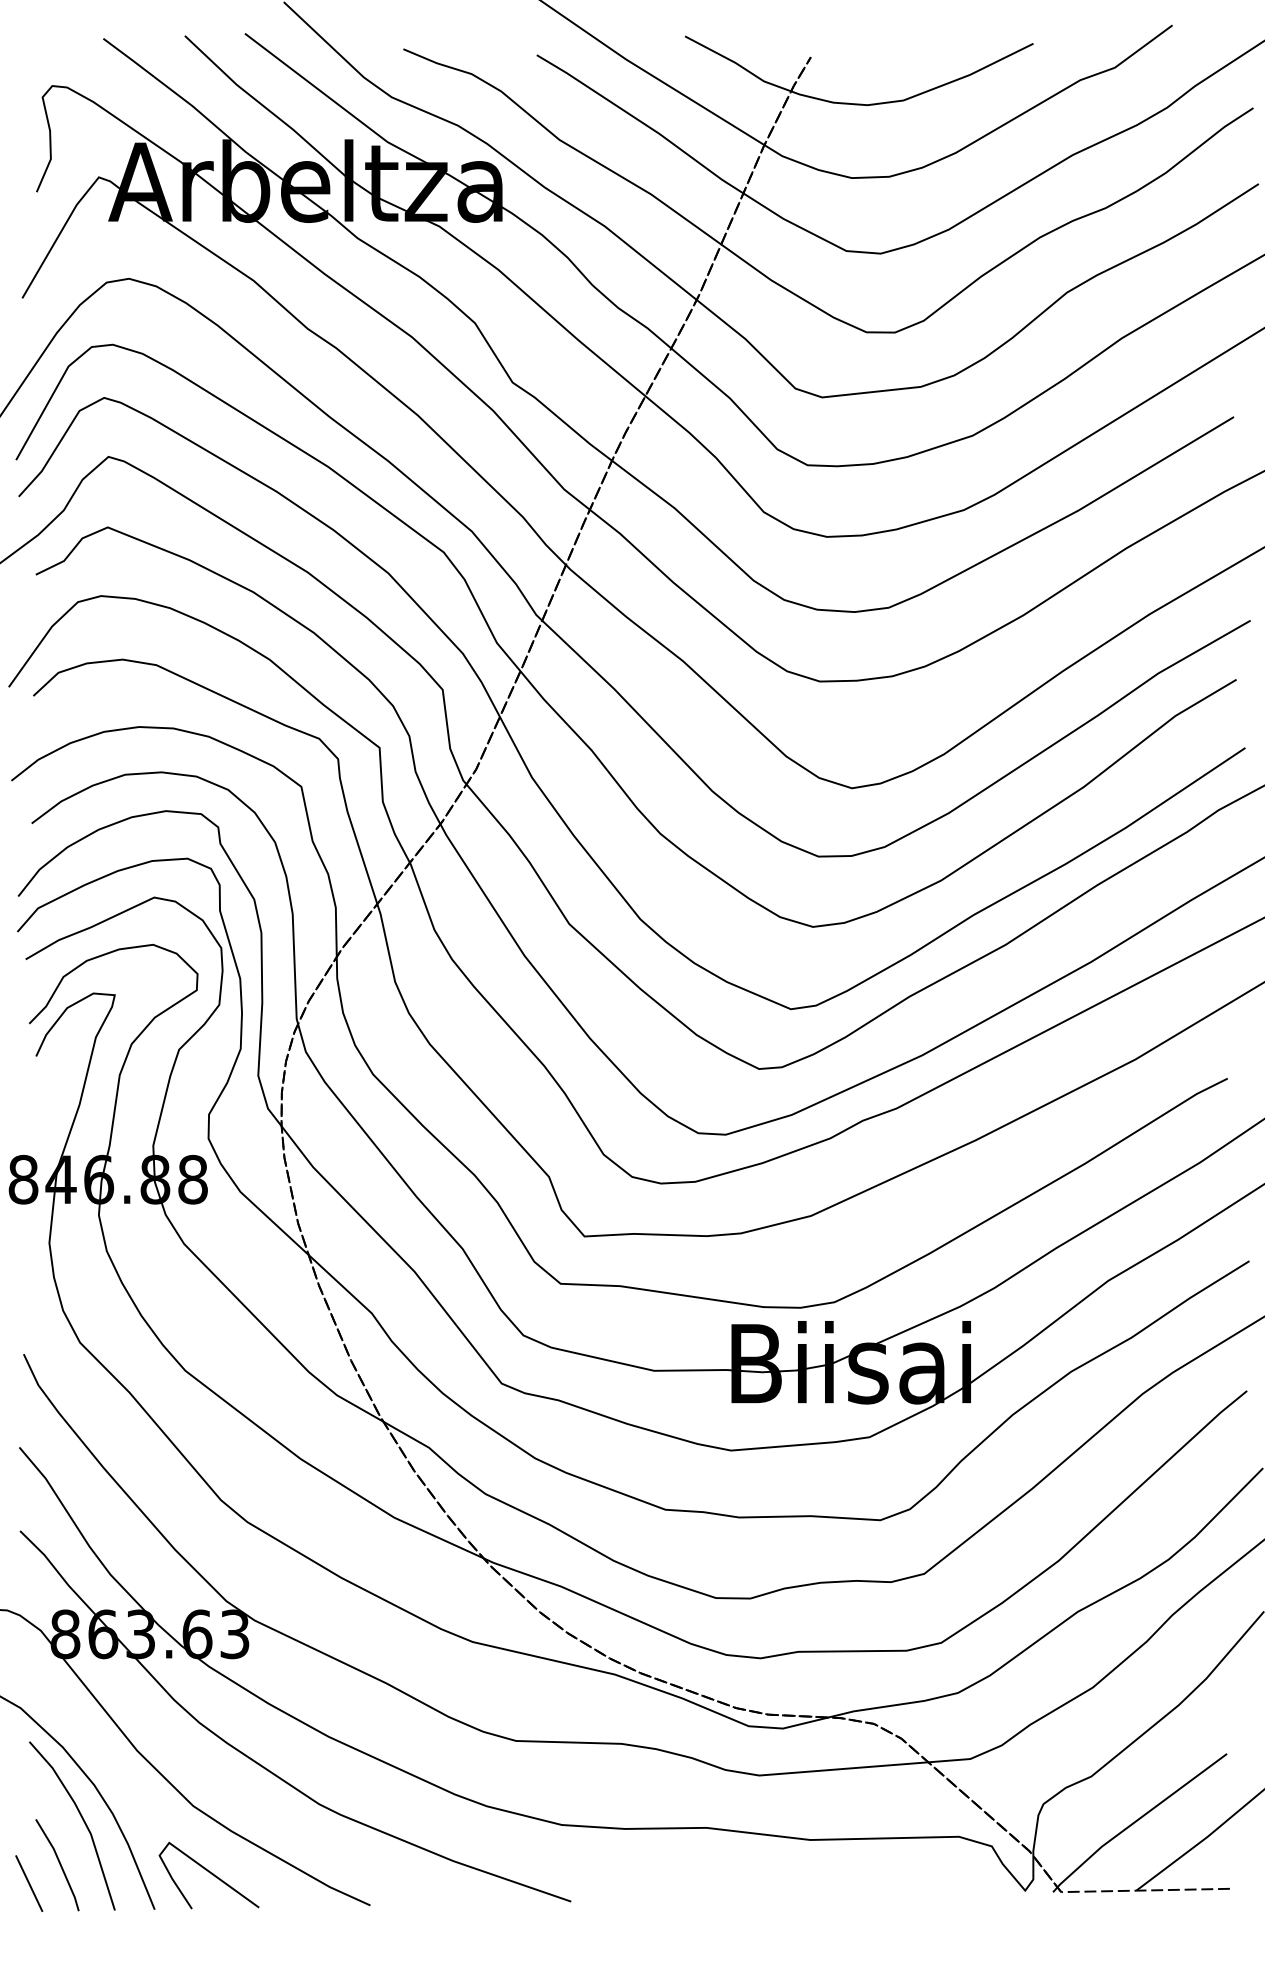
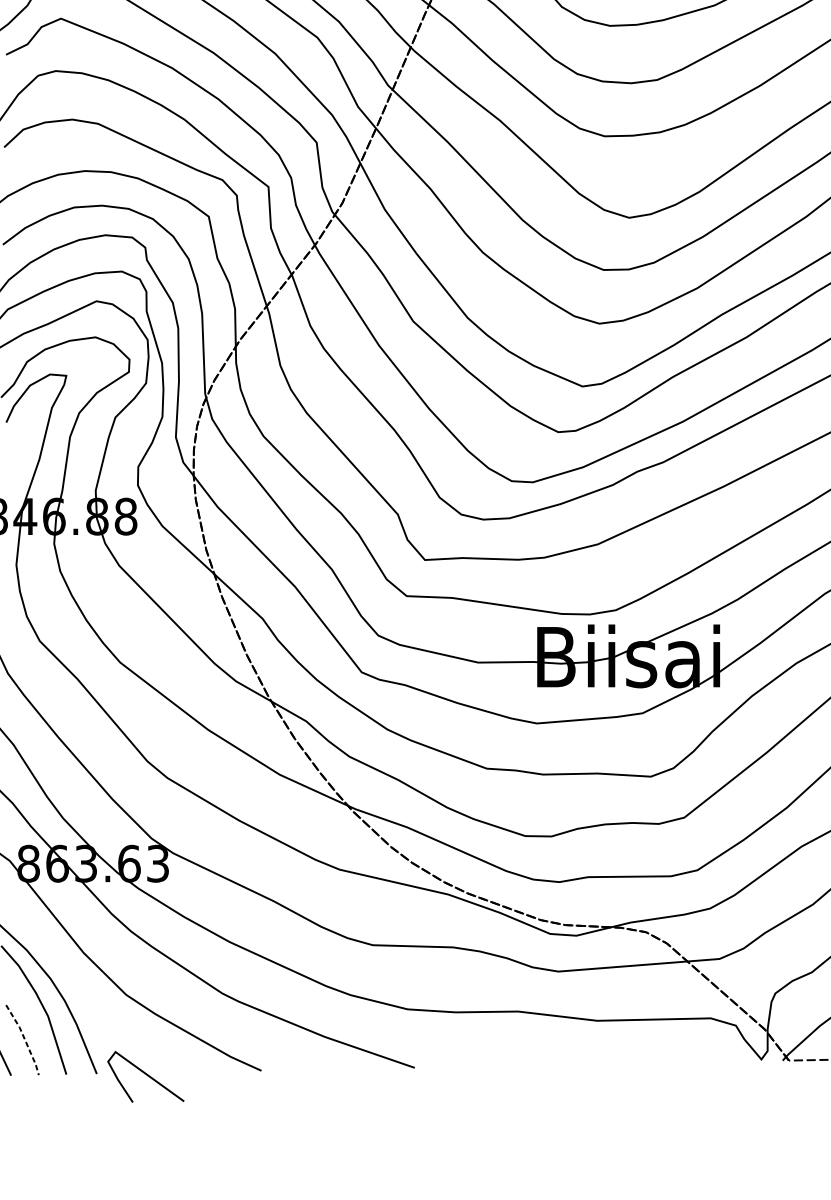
line: (60, 1864) -> (24, 1039), solid -> dashed
line: (209, 1873) -> (146, 1075), moved

